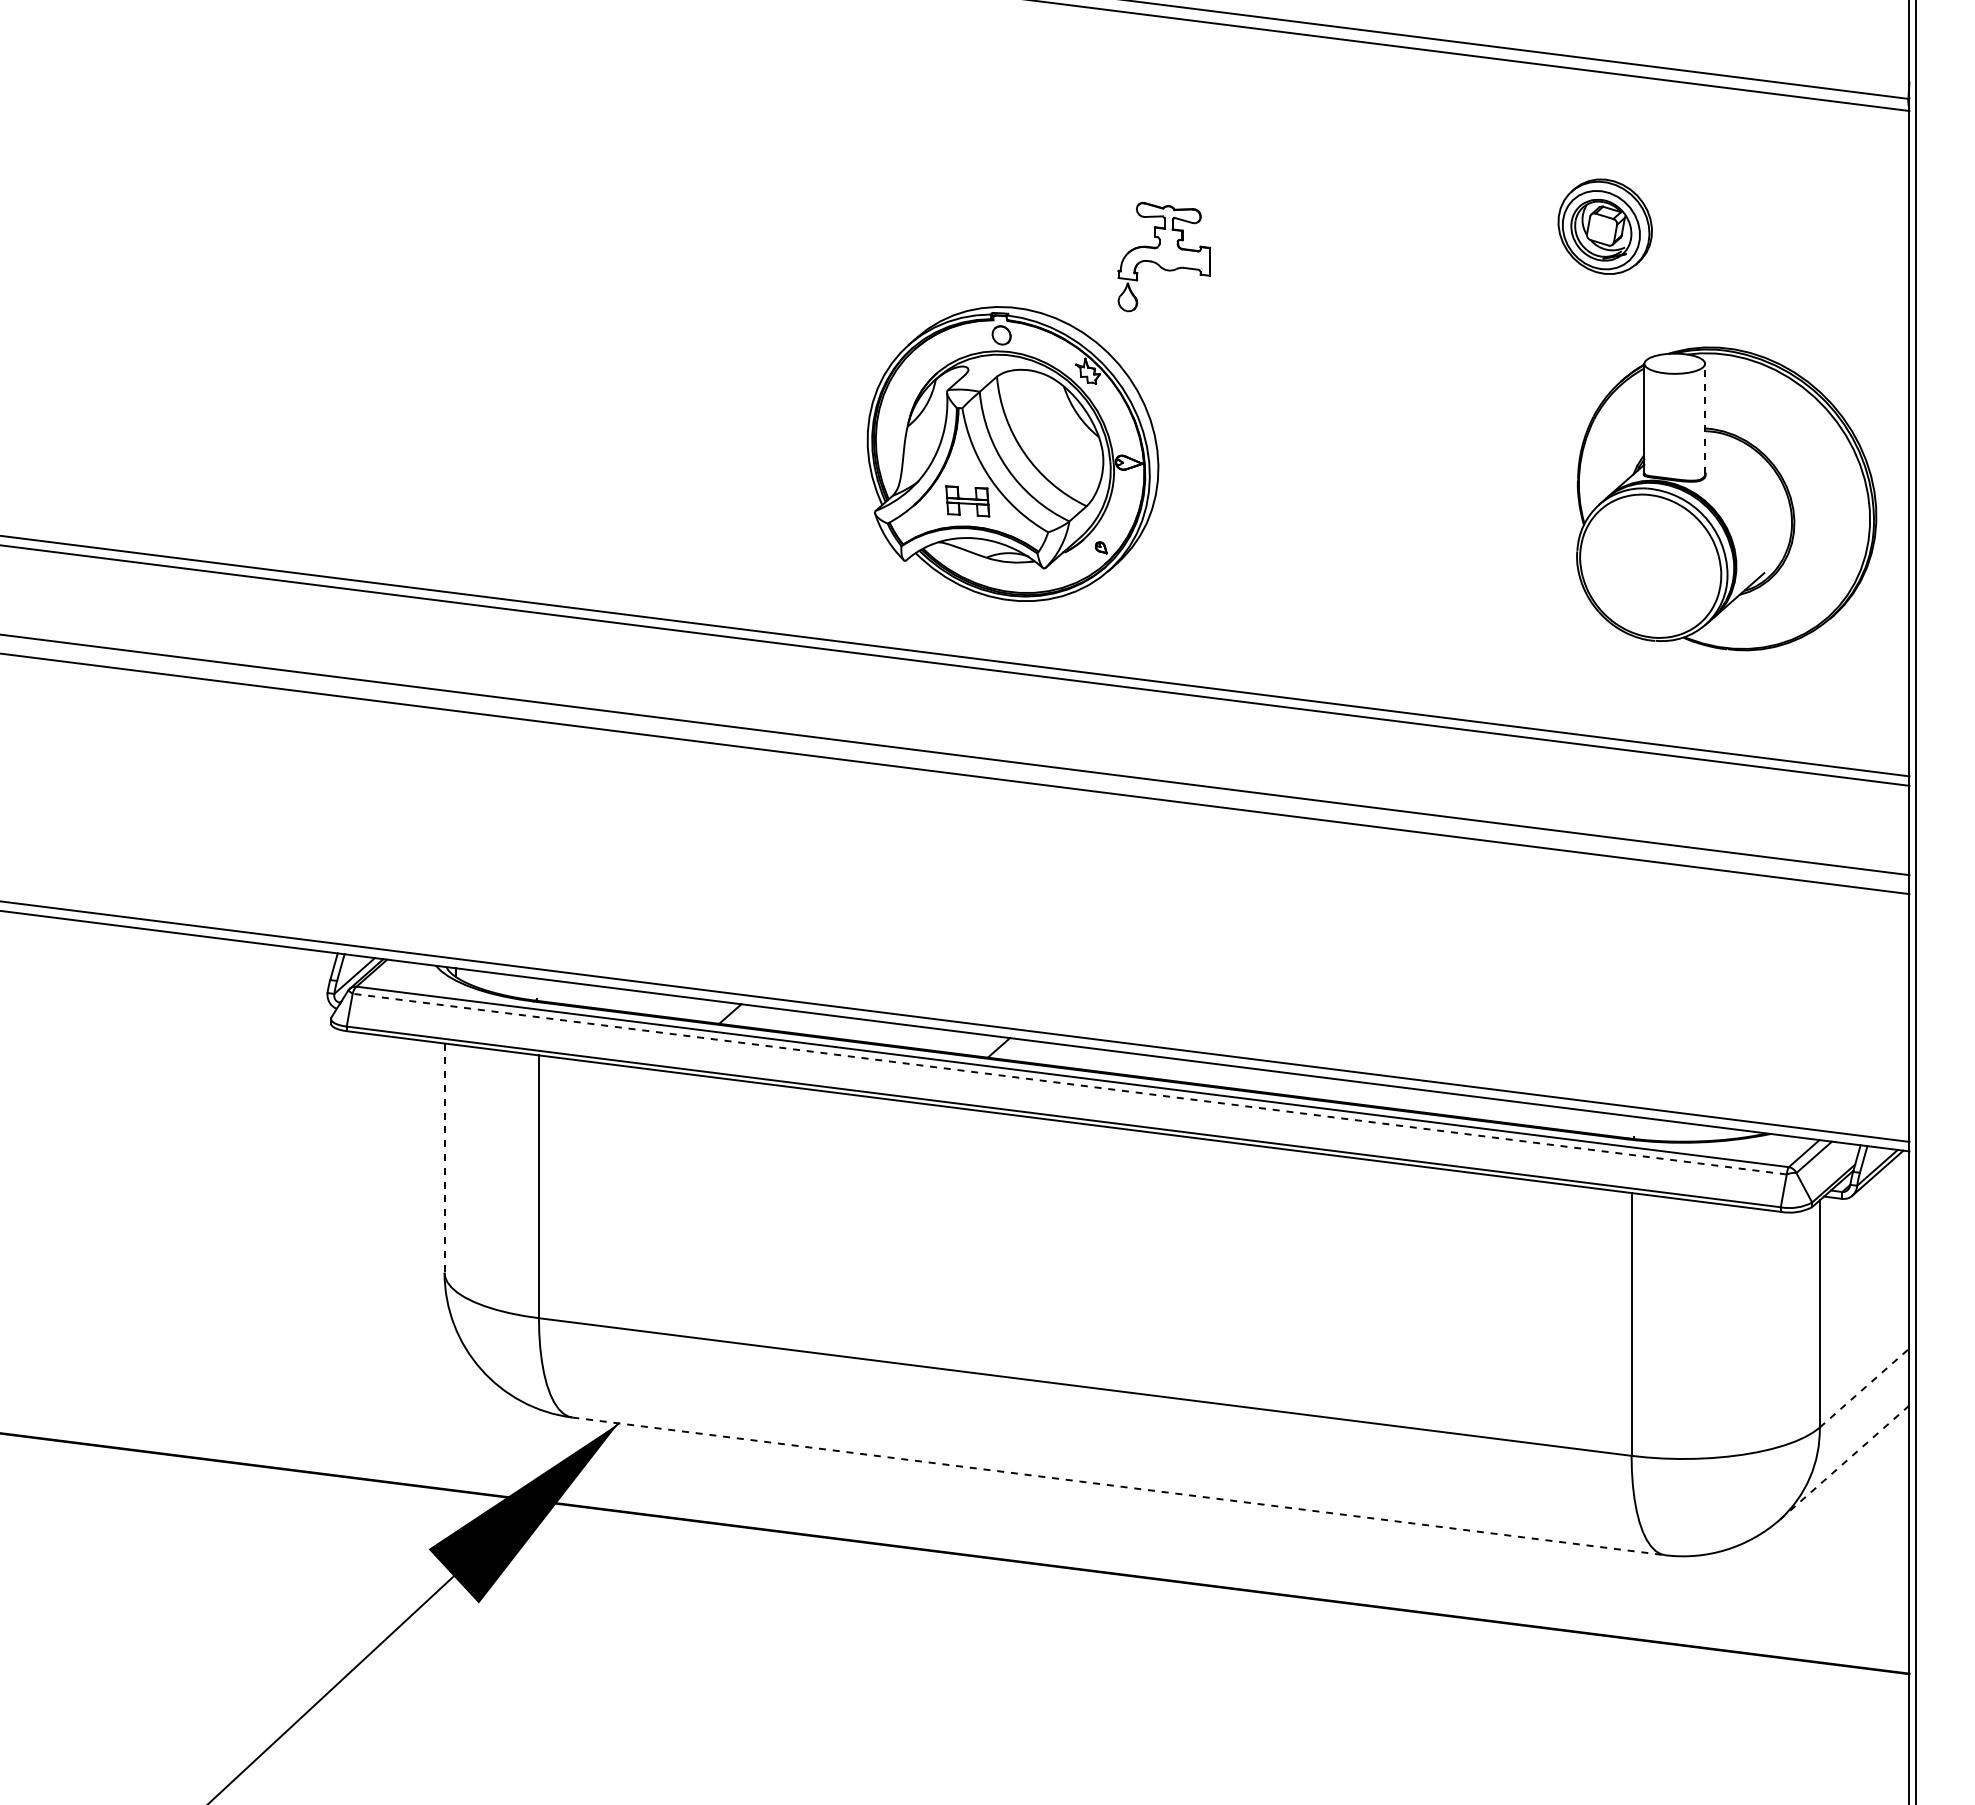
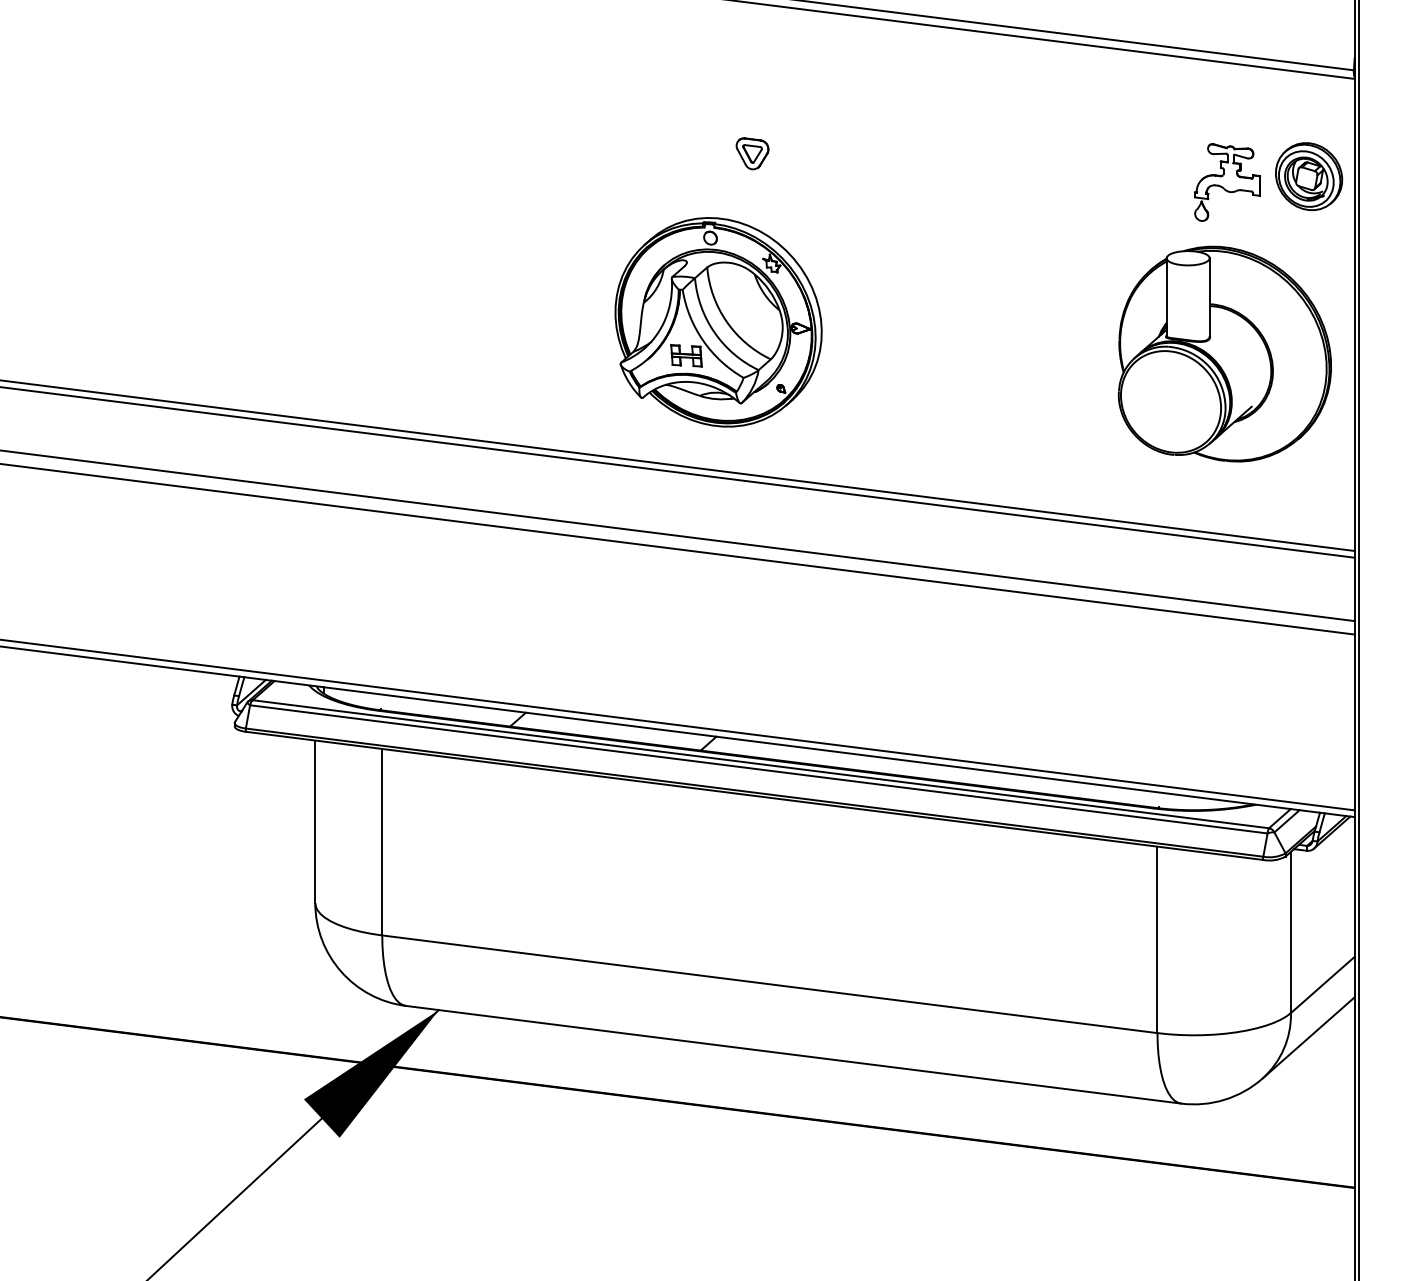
part: (1060, 216) -> (752, 153), added
part: (1604, 226) -> (1308, 176), moved
part: (1164, 256) -> (1227, 182), moved
line: (1705, 418) -> (1209, 297), dashed -> solid
line: (1069, 1084) -> (758, 769), dashed -> solid
line: (444, 1158) -> (315, 822), dashed -> solid
line: (1864, 1388) -> (1322, 985), dashed -> solid
line: (1844, 1462) -> (1308, 1037), dashed -> solid
line: (1118, 1486) -> (793, 1054), dashed -> solid

